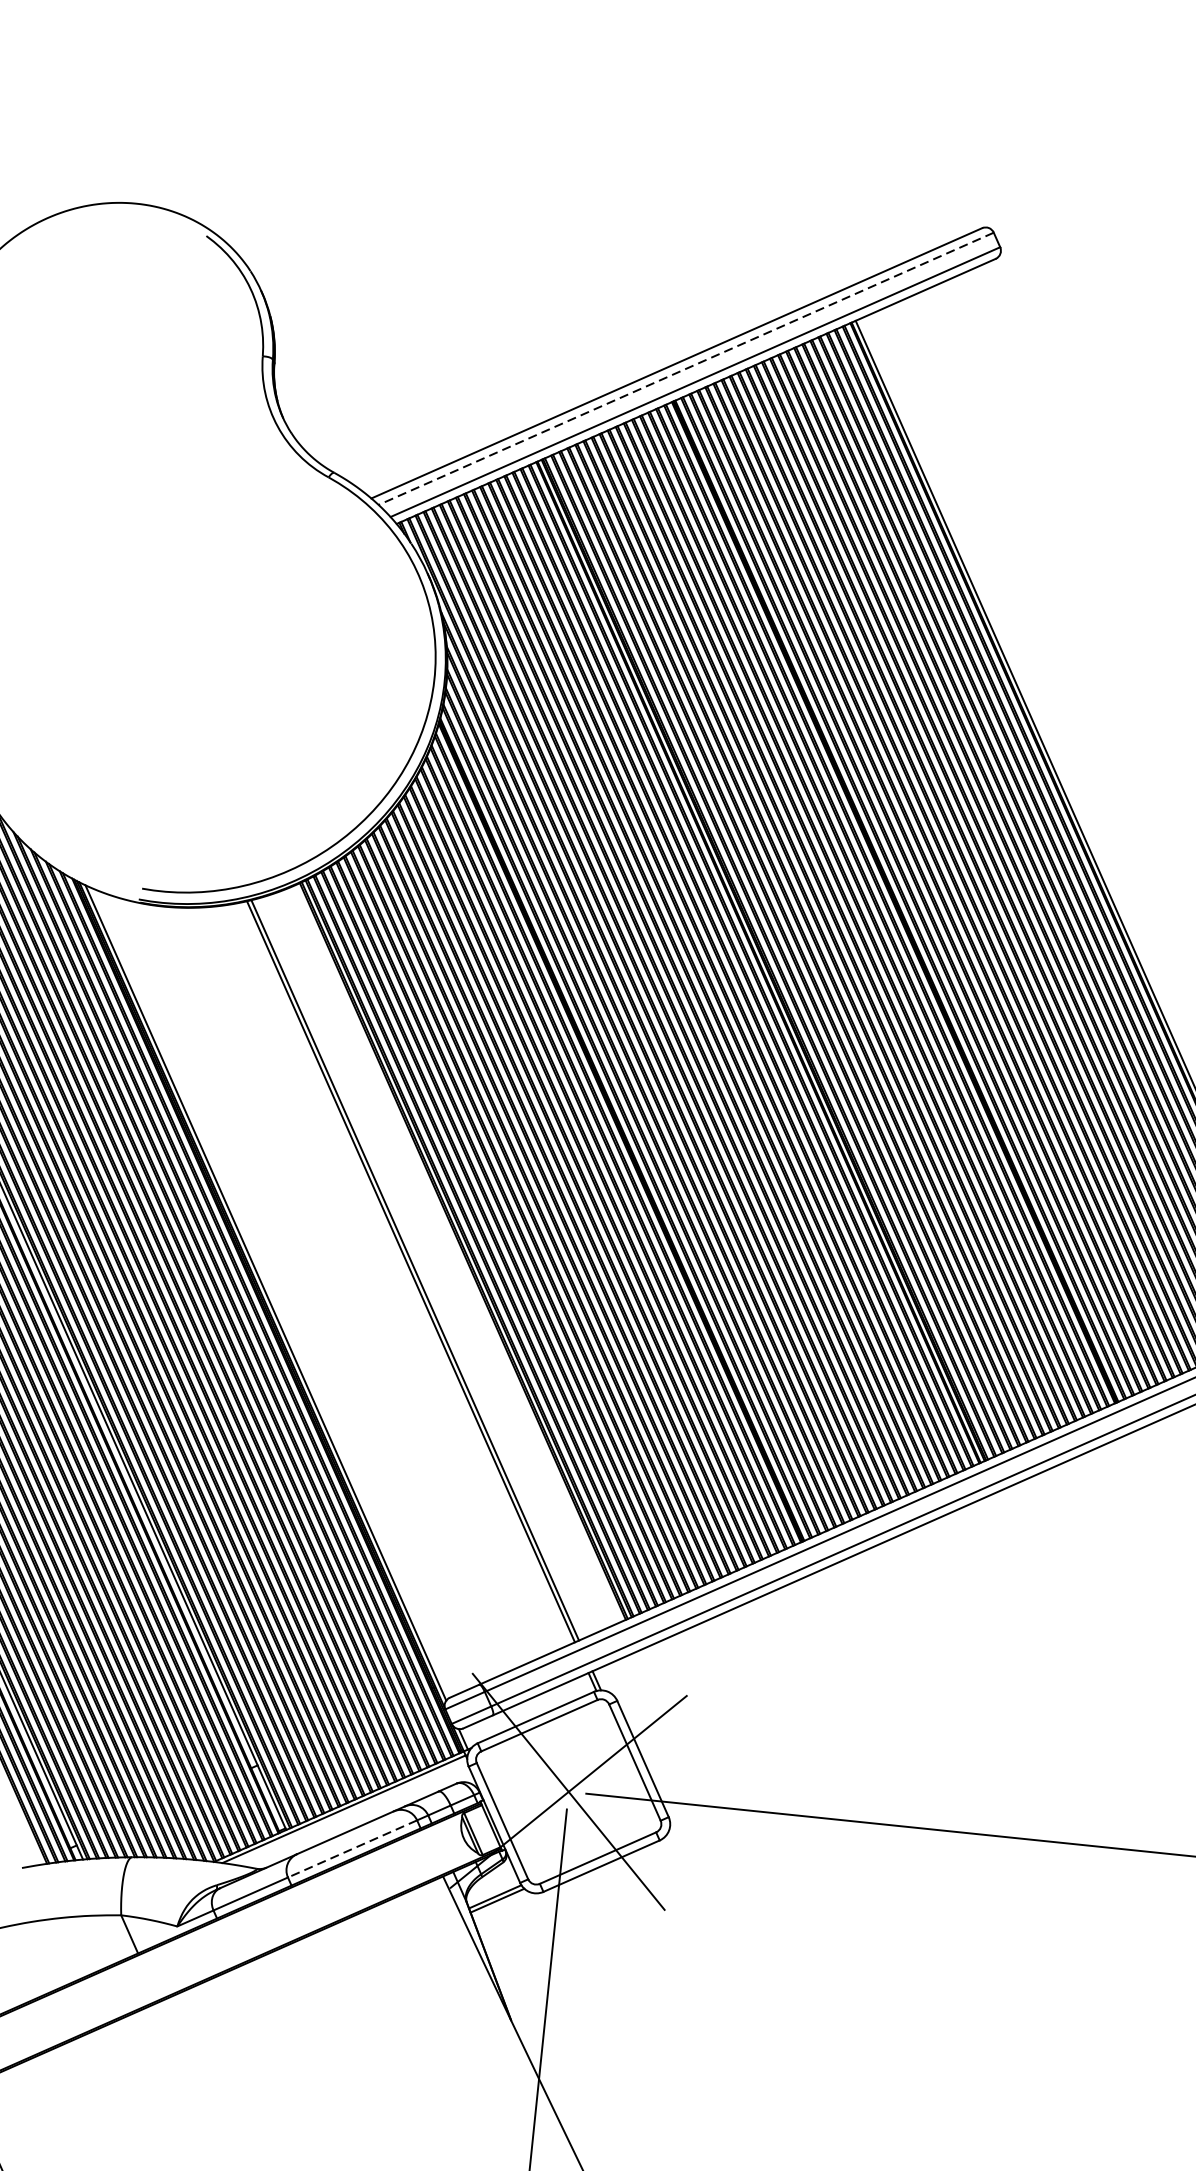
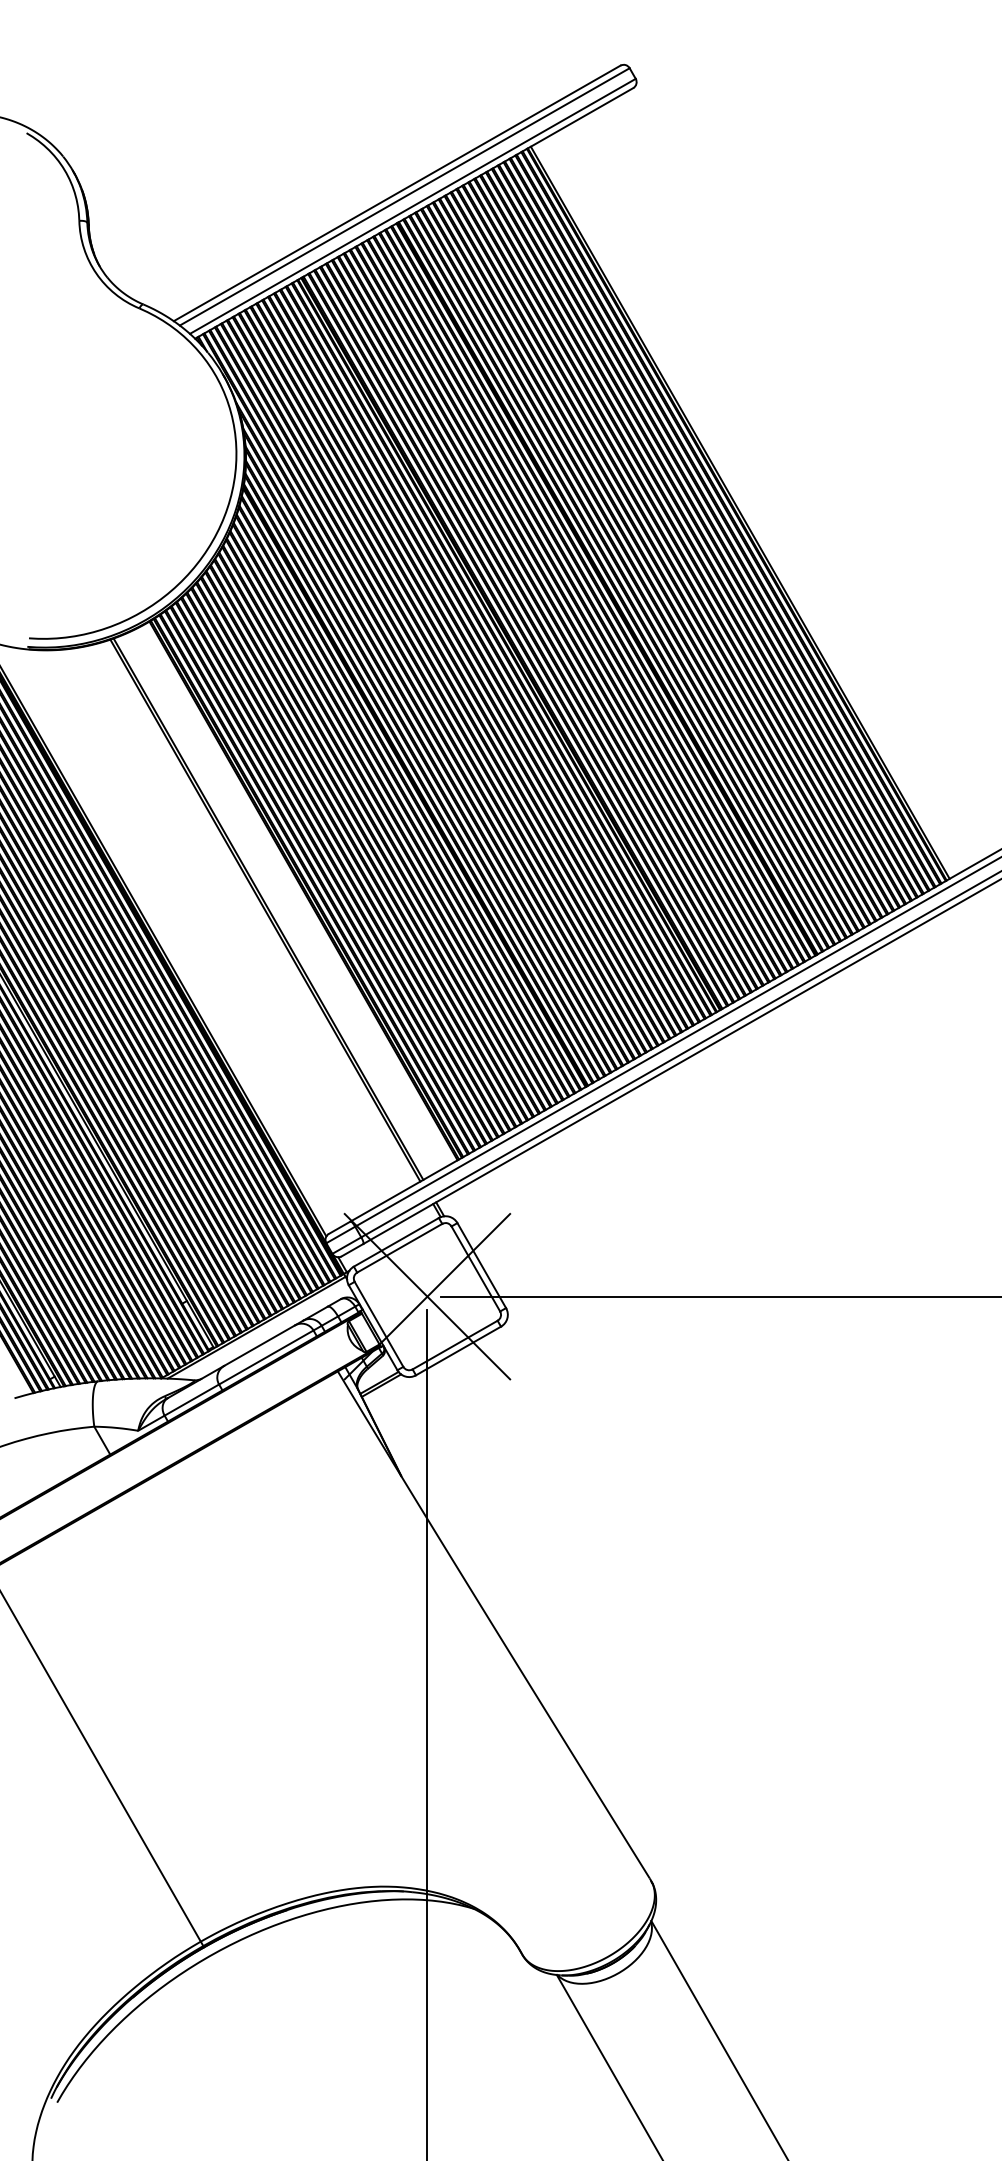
line: (685, 369) -> (404, 197), dashed -> solid
line: (351, 1848) -> (265, 1357), dashed -> solid

